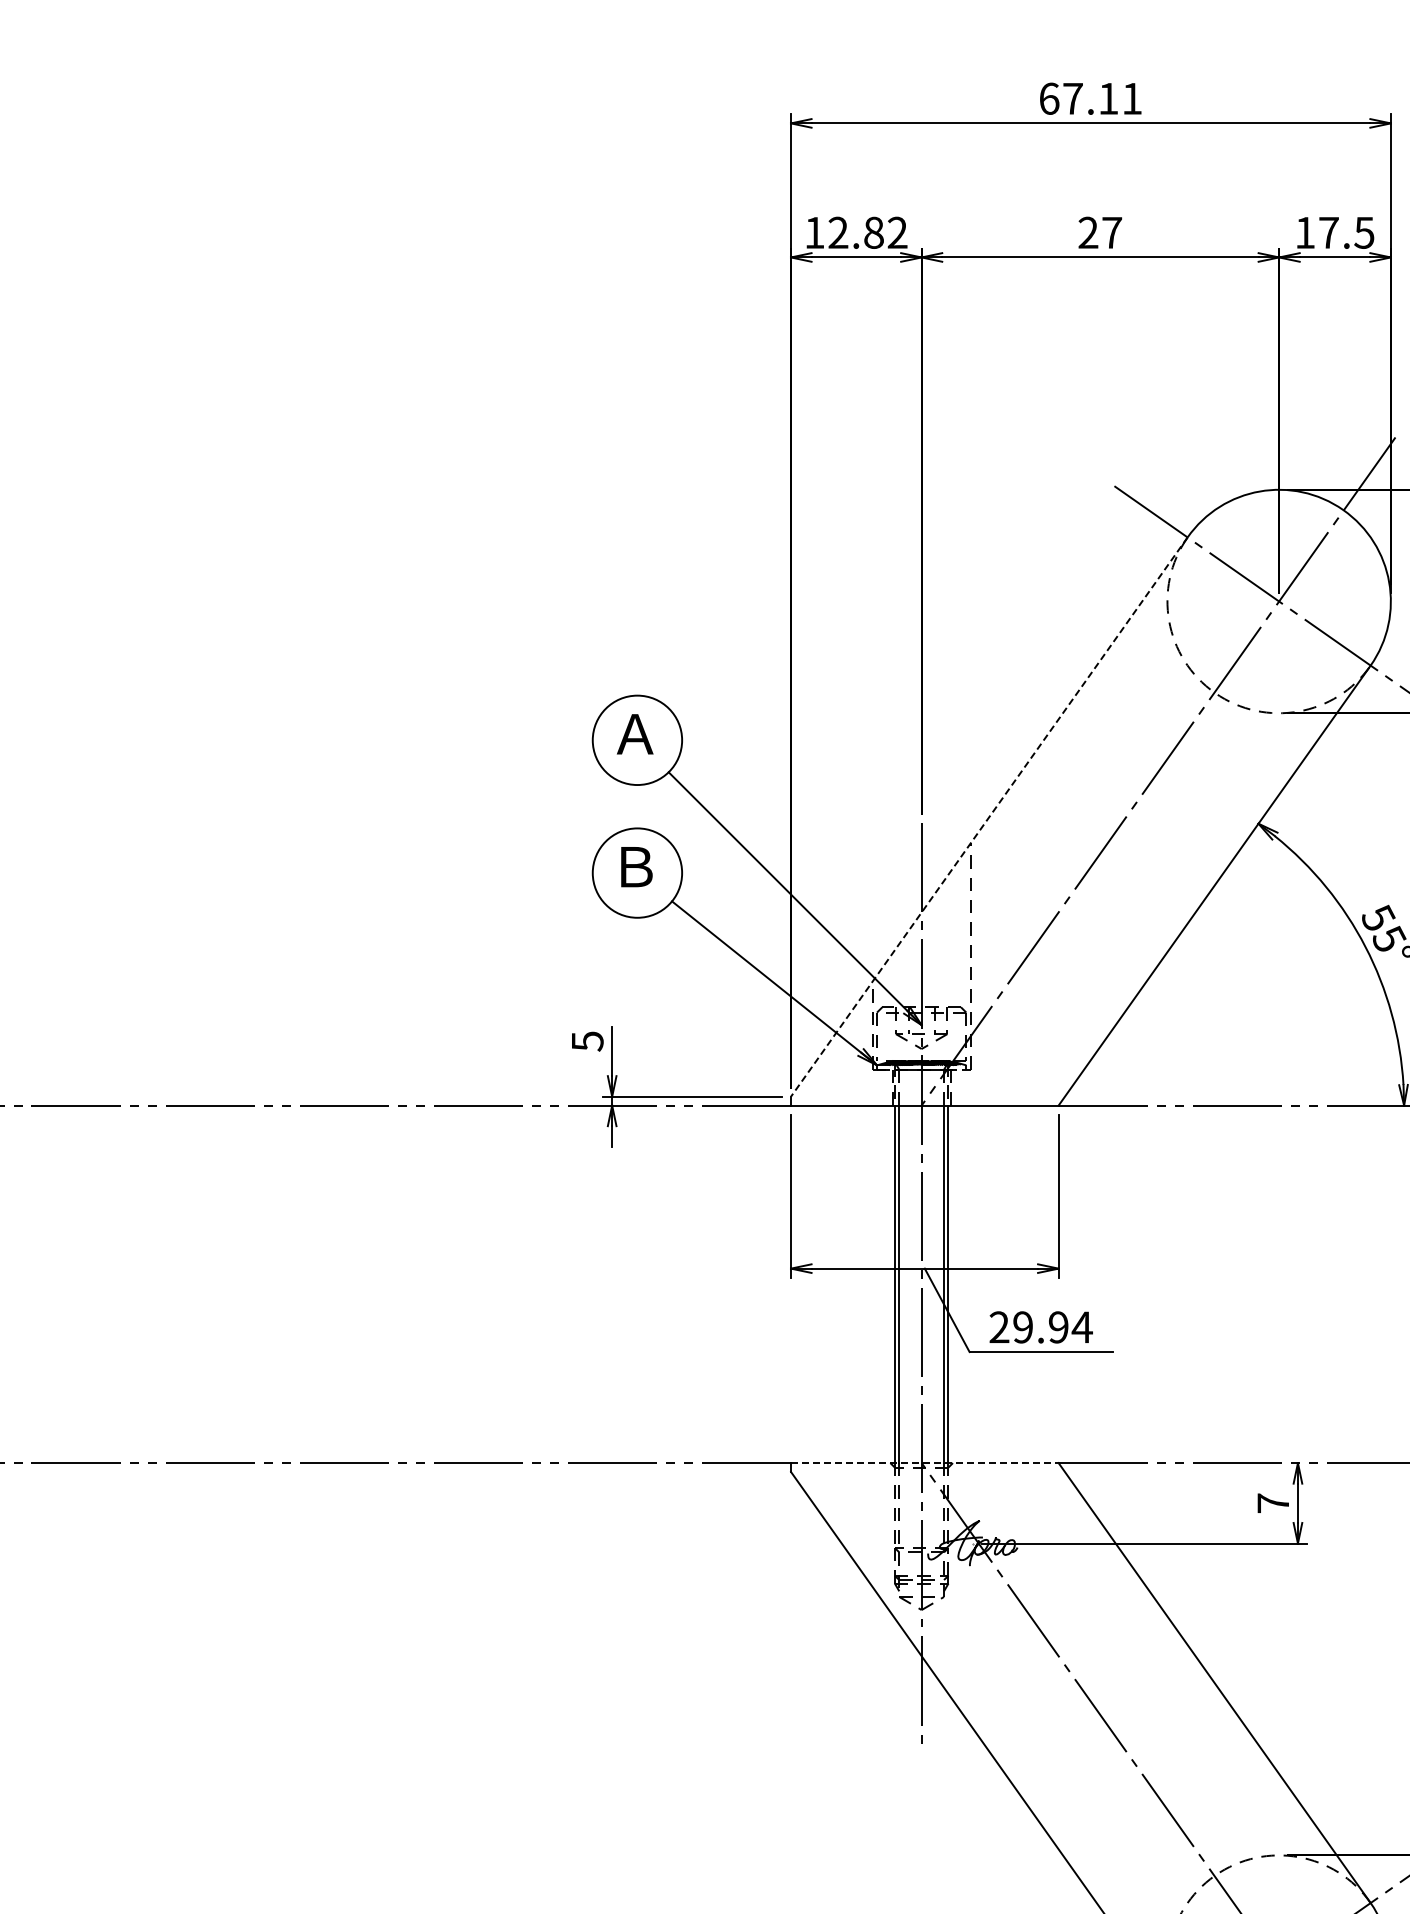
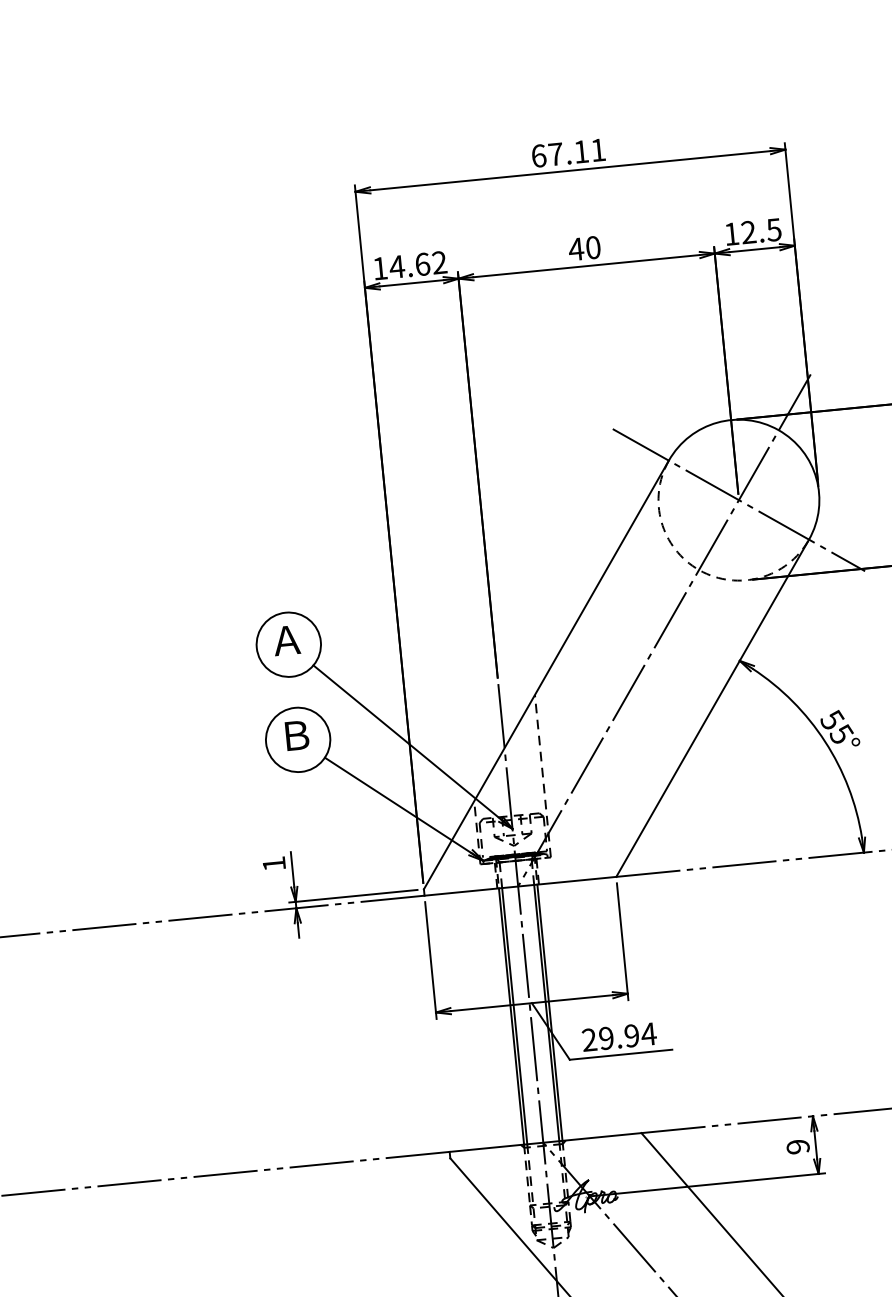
text: (855, 232) -> (409, 265), 12.82 -> 14.62
text: (1099, 232) -> (584, 248), 27 -> 40
text: (1328, 232) -> (748, 232), 17.5 -> 12.5
line: (989, 817) -> (546, 675), dashed -> solid
text: (587, 1041) -> (274, 864), 5 -> 1
line: (924, 1463) -> (545, 1142), dashed -> solid
text: (1273, 1503) -> (798, 1146), 7 -> 9

